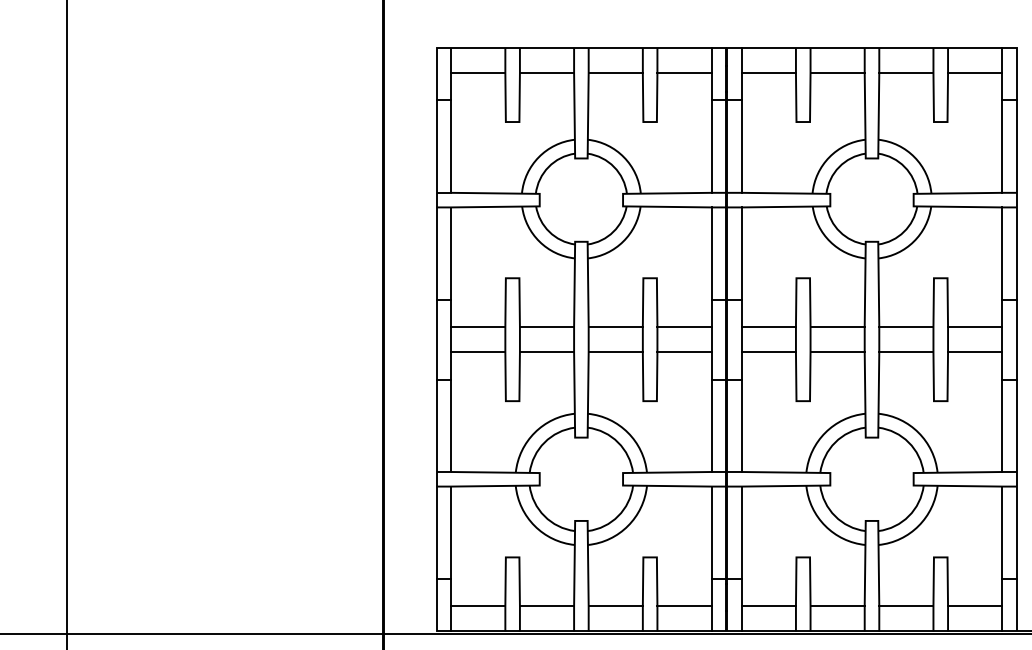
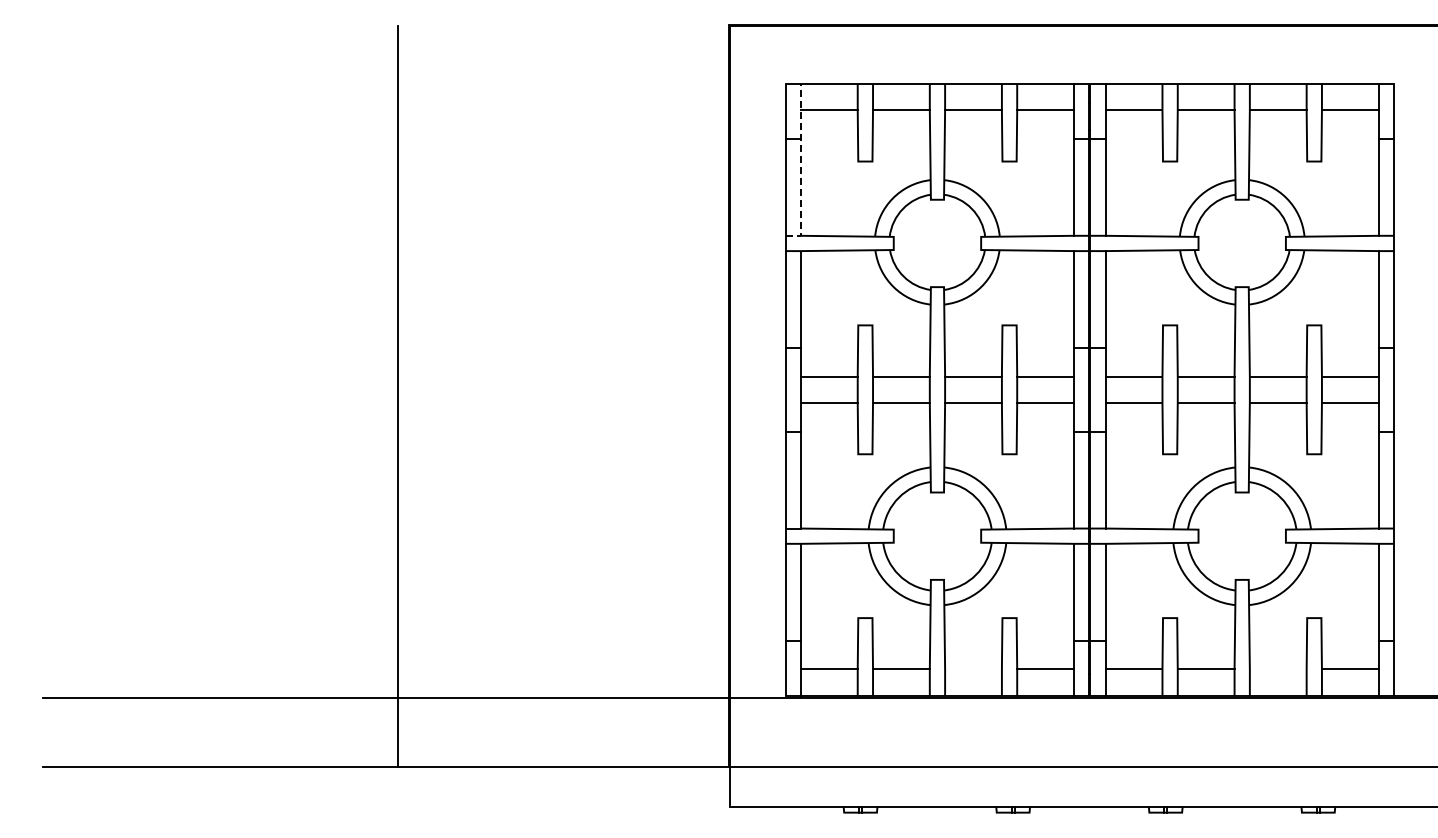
line: (450, 127) -> (800, 167), solid -> dashed
line: (615, 606) -> (973, 669), removed
line: (905, 606) -> (1277, 669), removed

